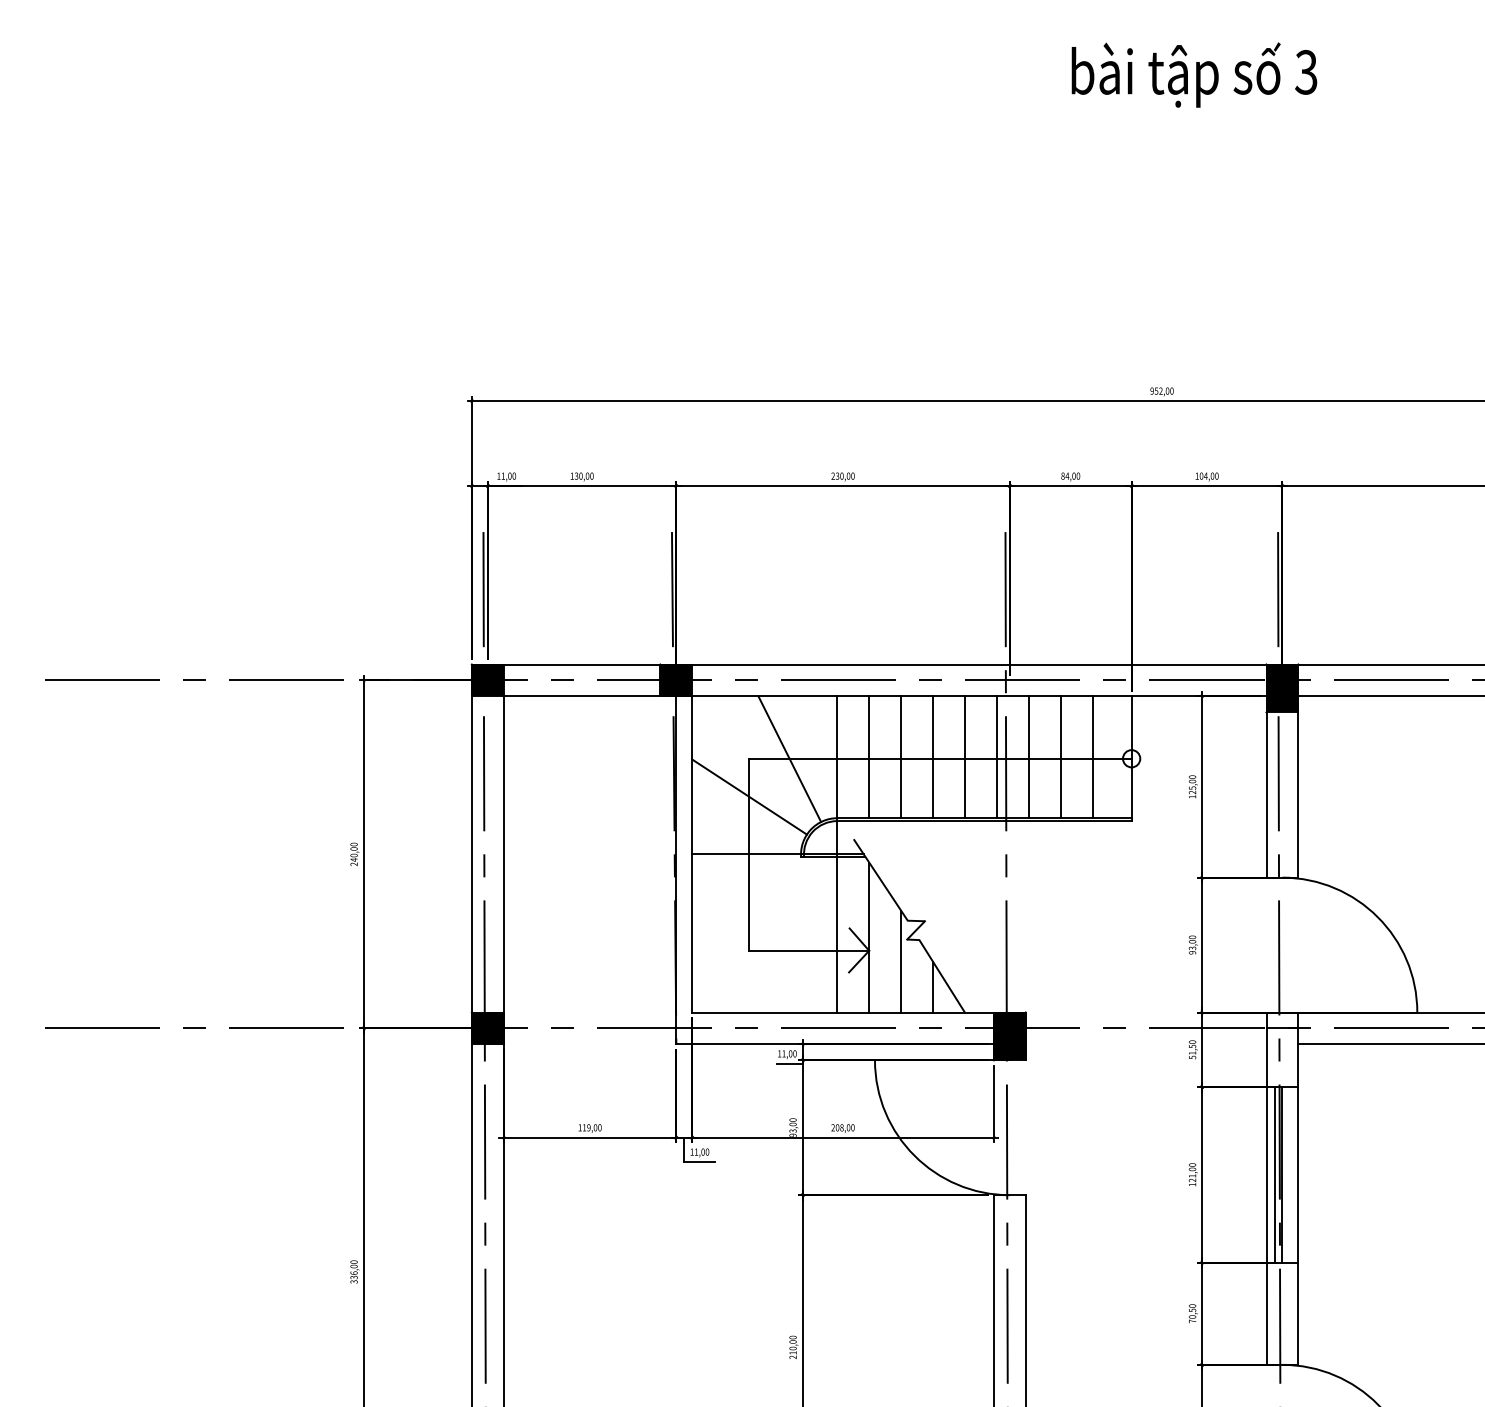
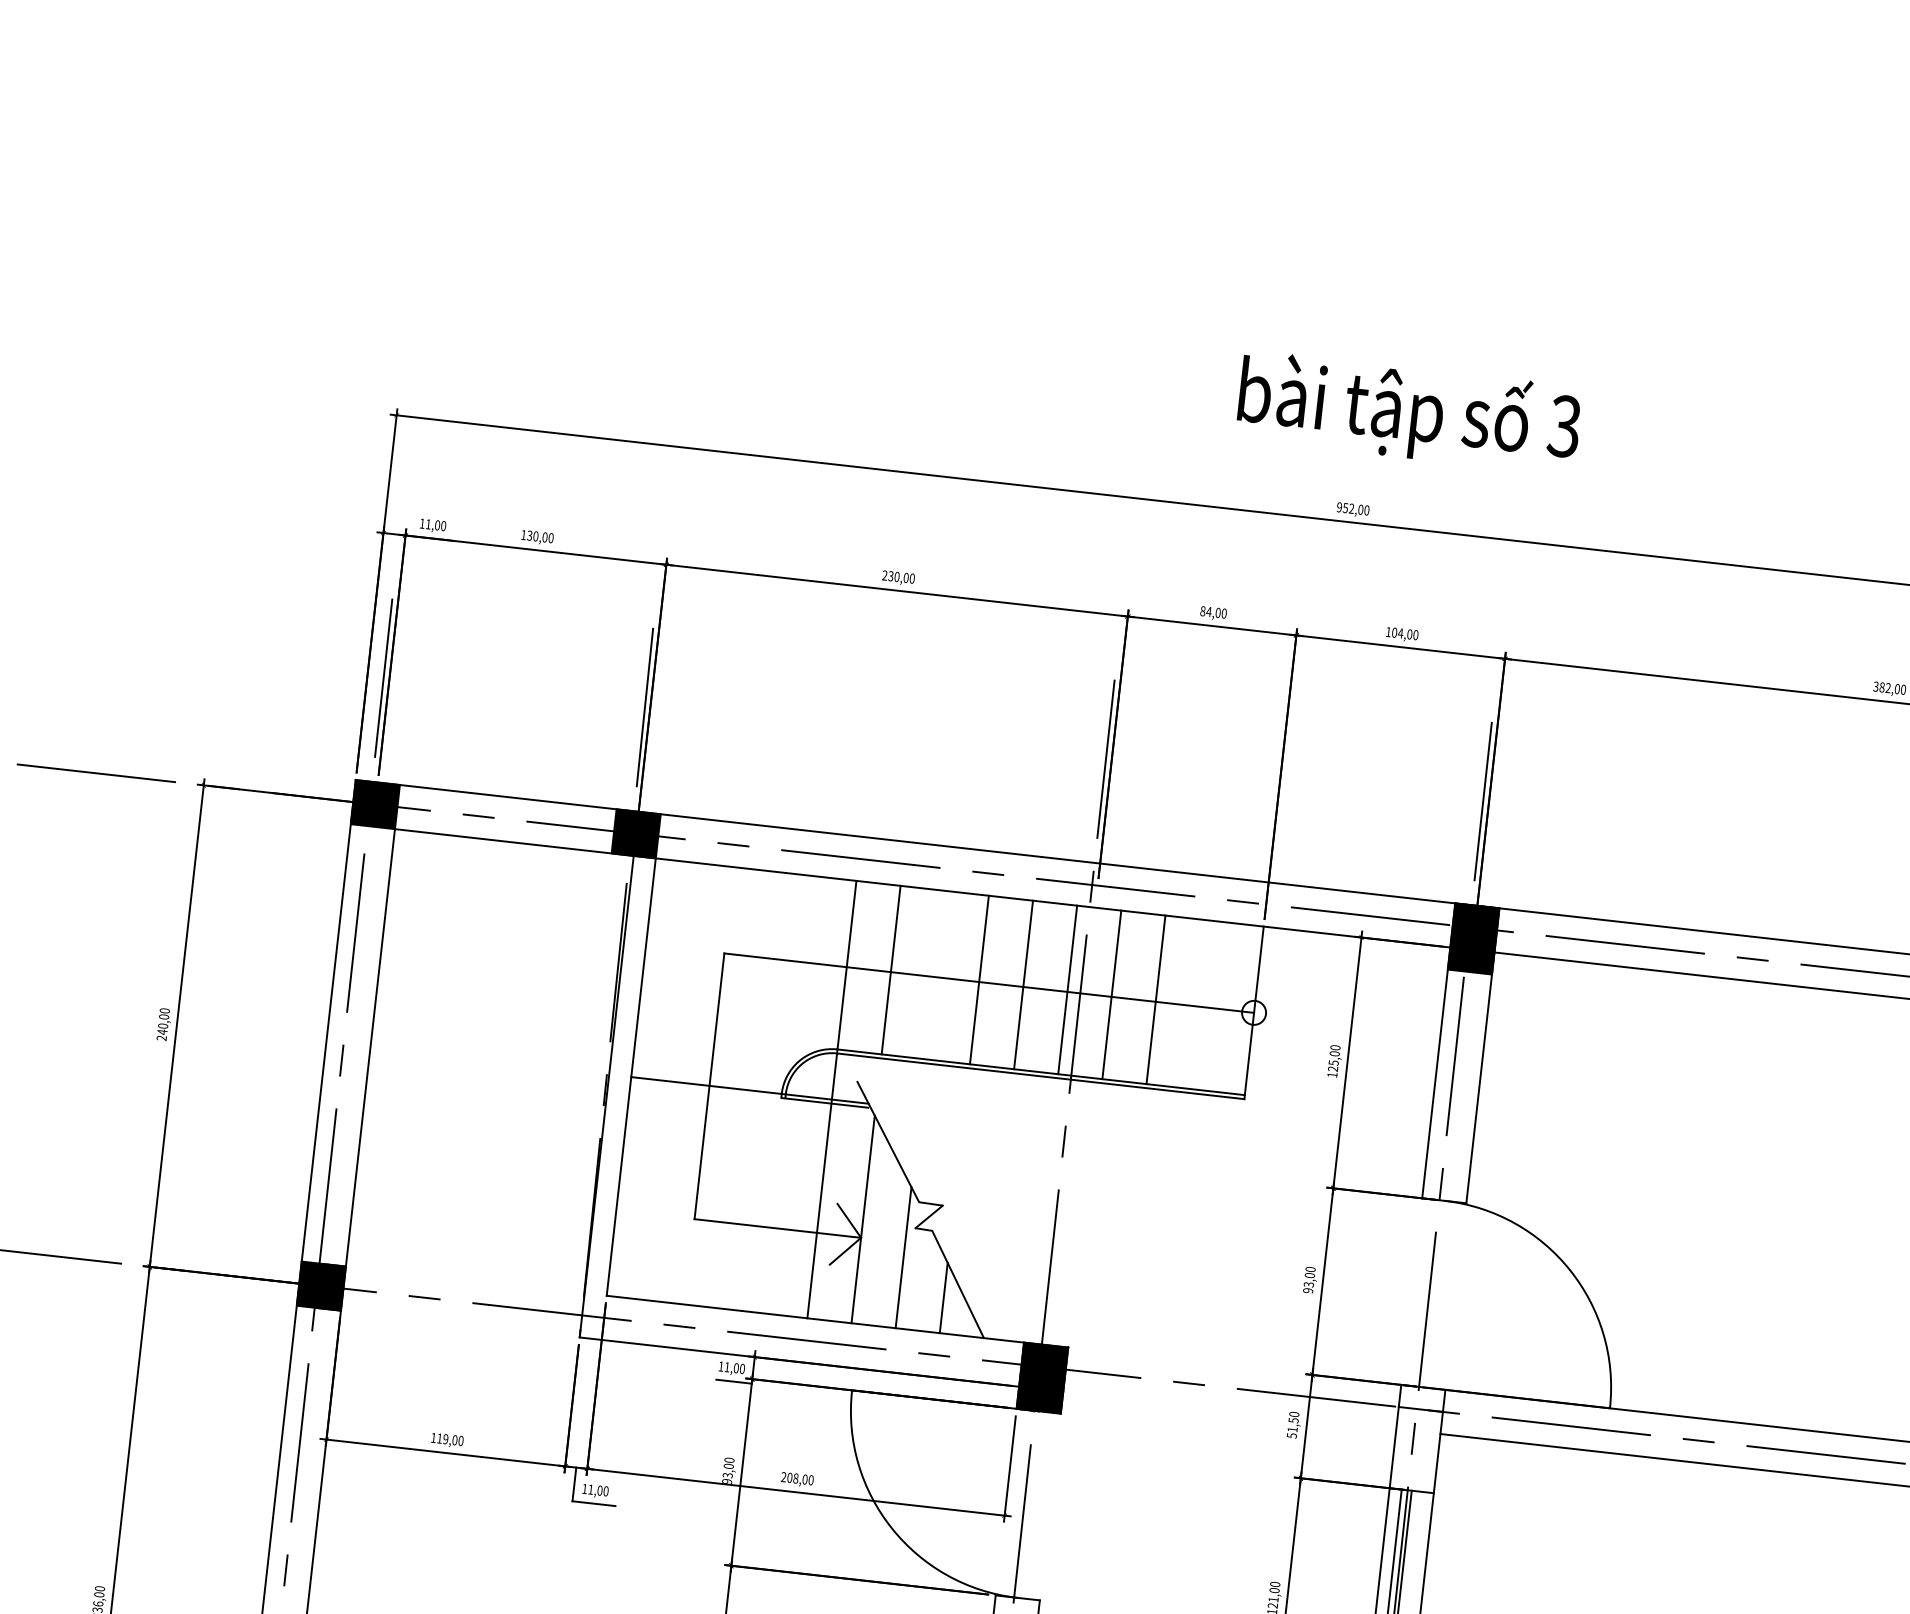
text: (1194, 74) -> (1409, 412), moved
line: (901, 757) -> (935, 975), removed
line: (1092, 757) -> (1200, 1005), removed
line: (789, 759) -> (780, 960), removed
line: (749, 796) -> (719, 1005), removed

